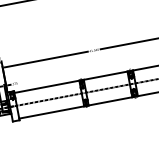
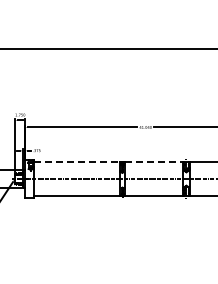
line: (105, 75) -> (154, 162), solid -> dashed
line: (46, 87) -> (76, 162), solid -> dashed

